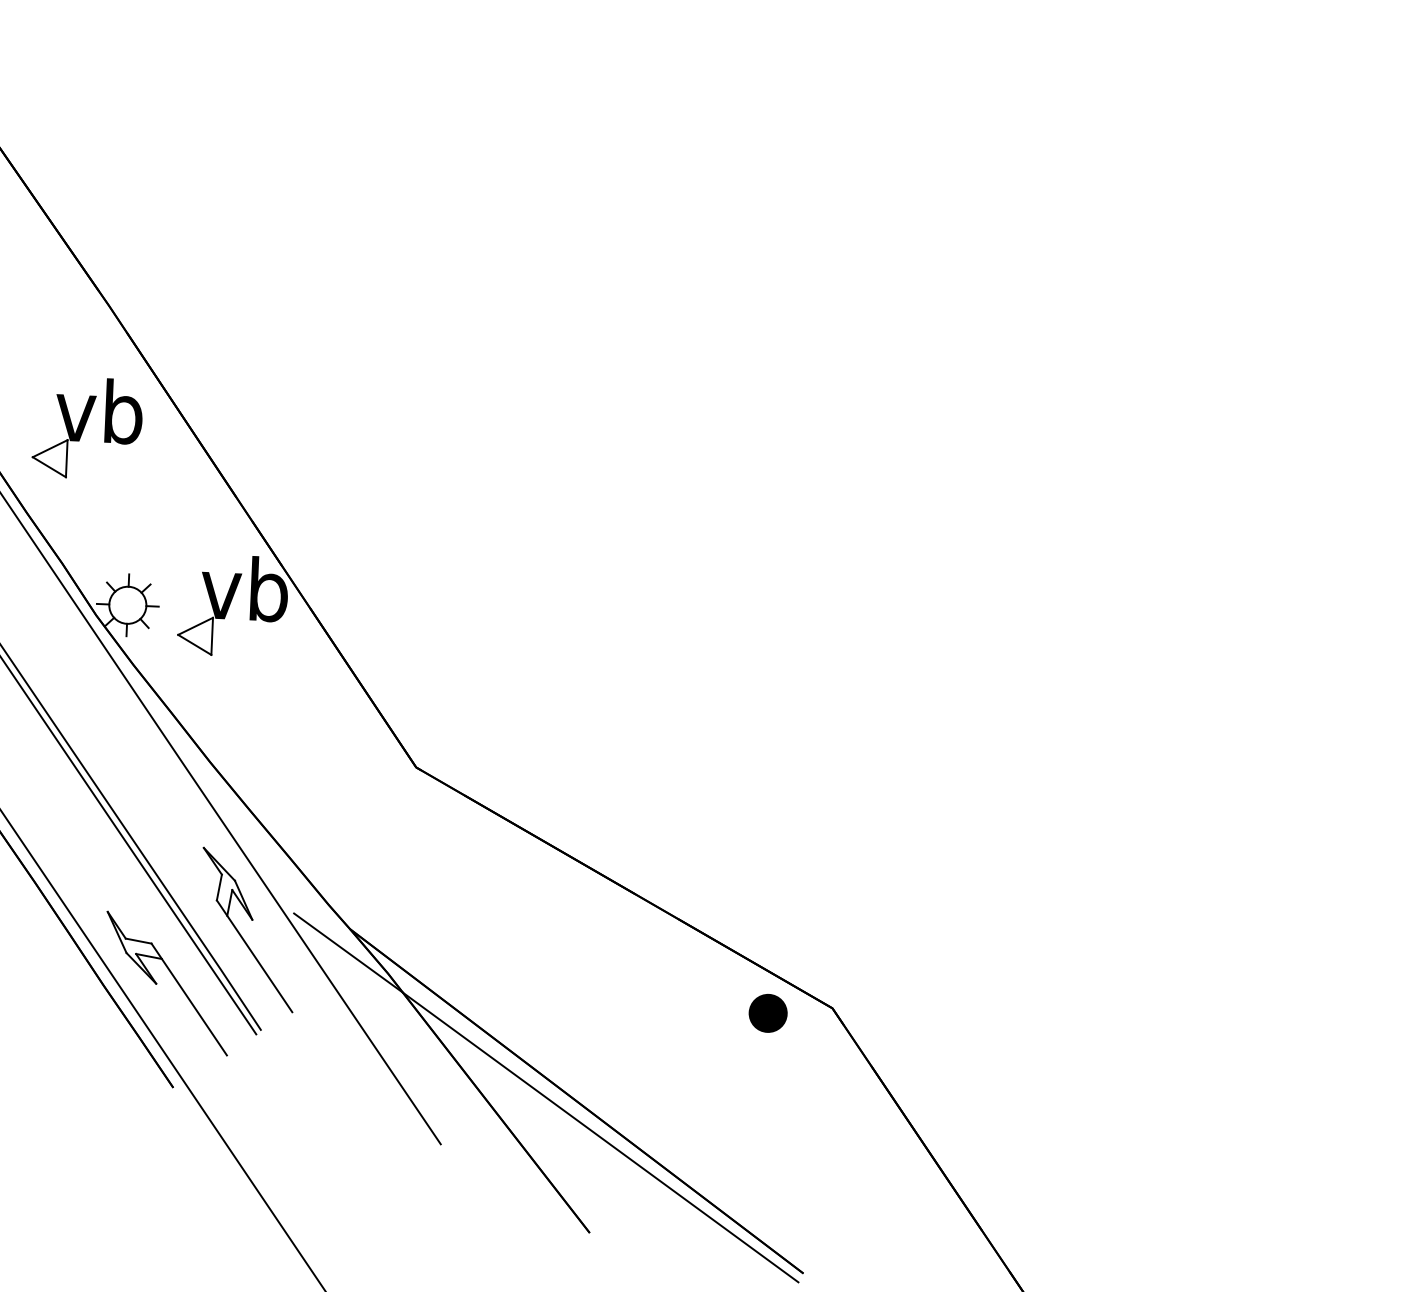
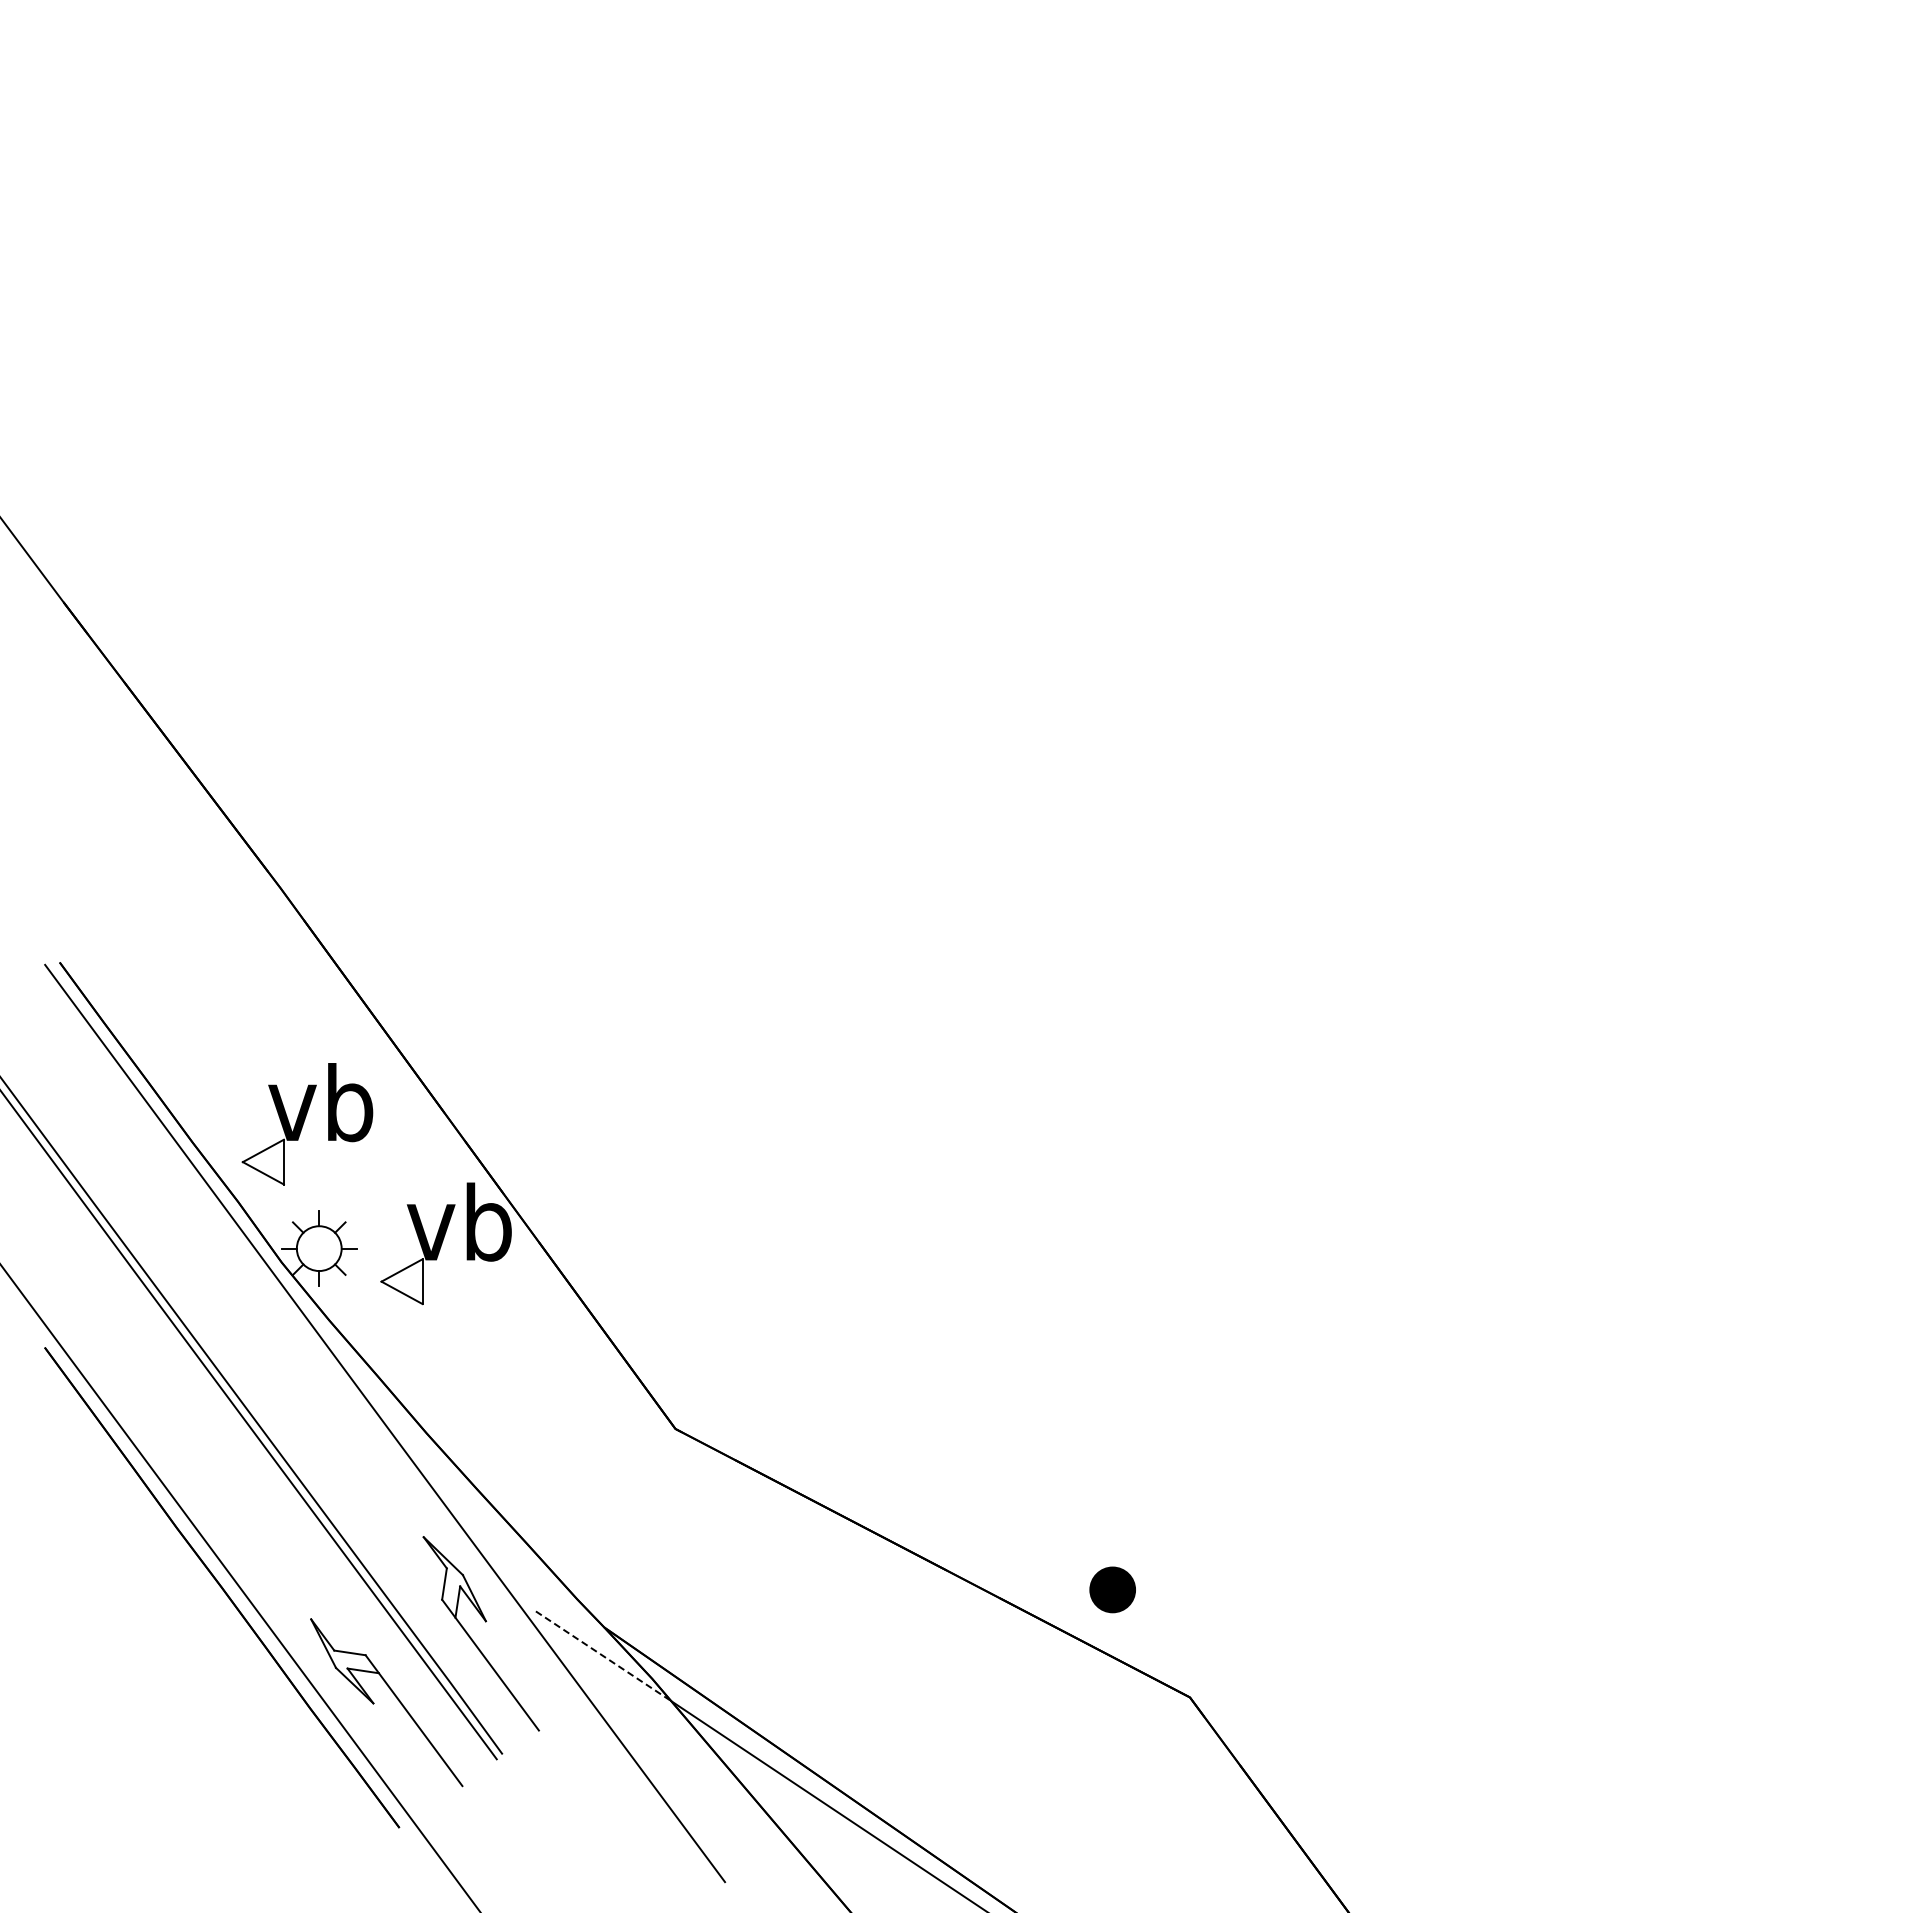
part: (87, 428) -> (307, 1124), moved
line: (348, 953) -> (603, 1656), solid -> dashed
part: (768, 1013) -> (1112, 1589), moved

